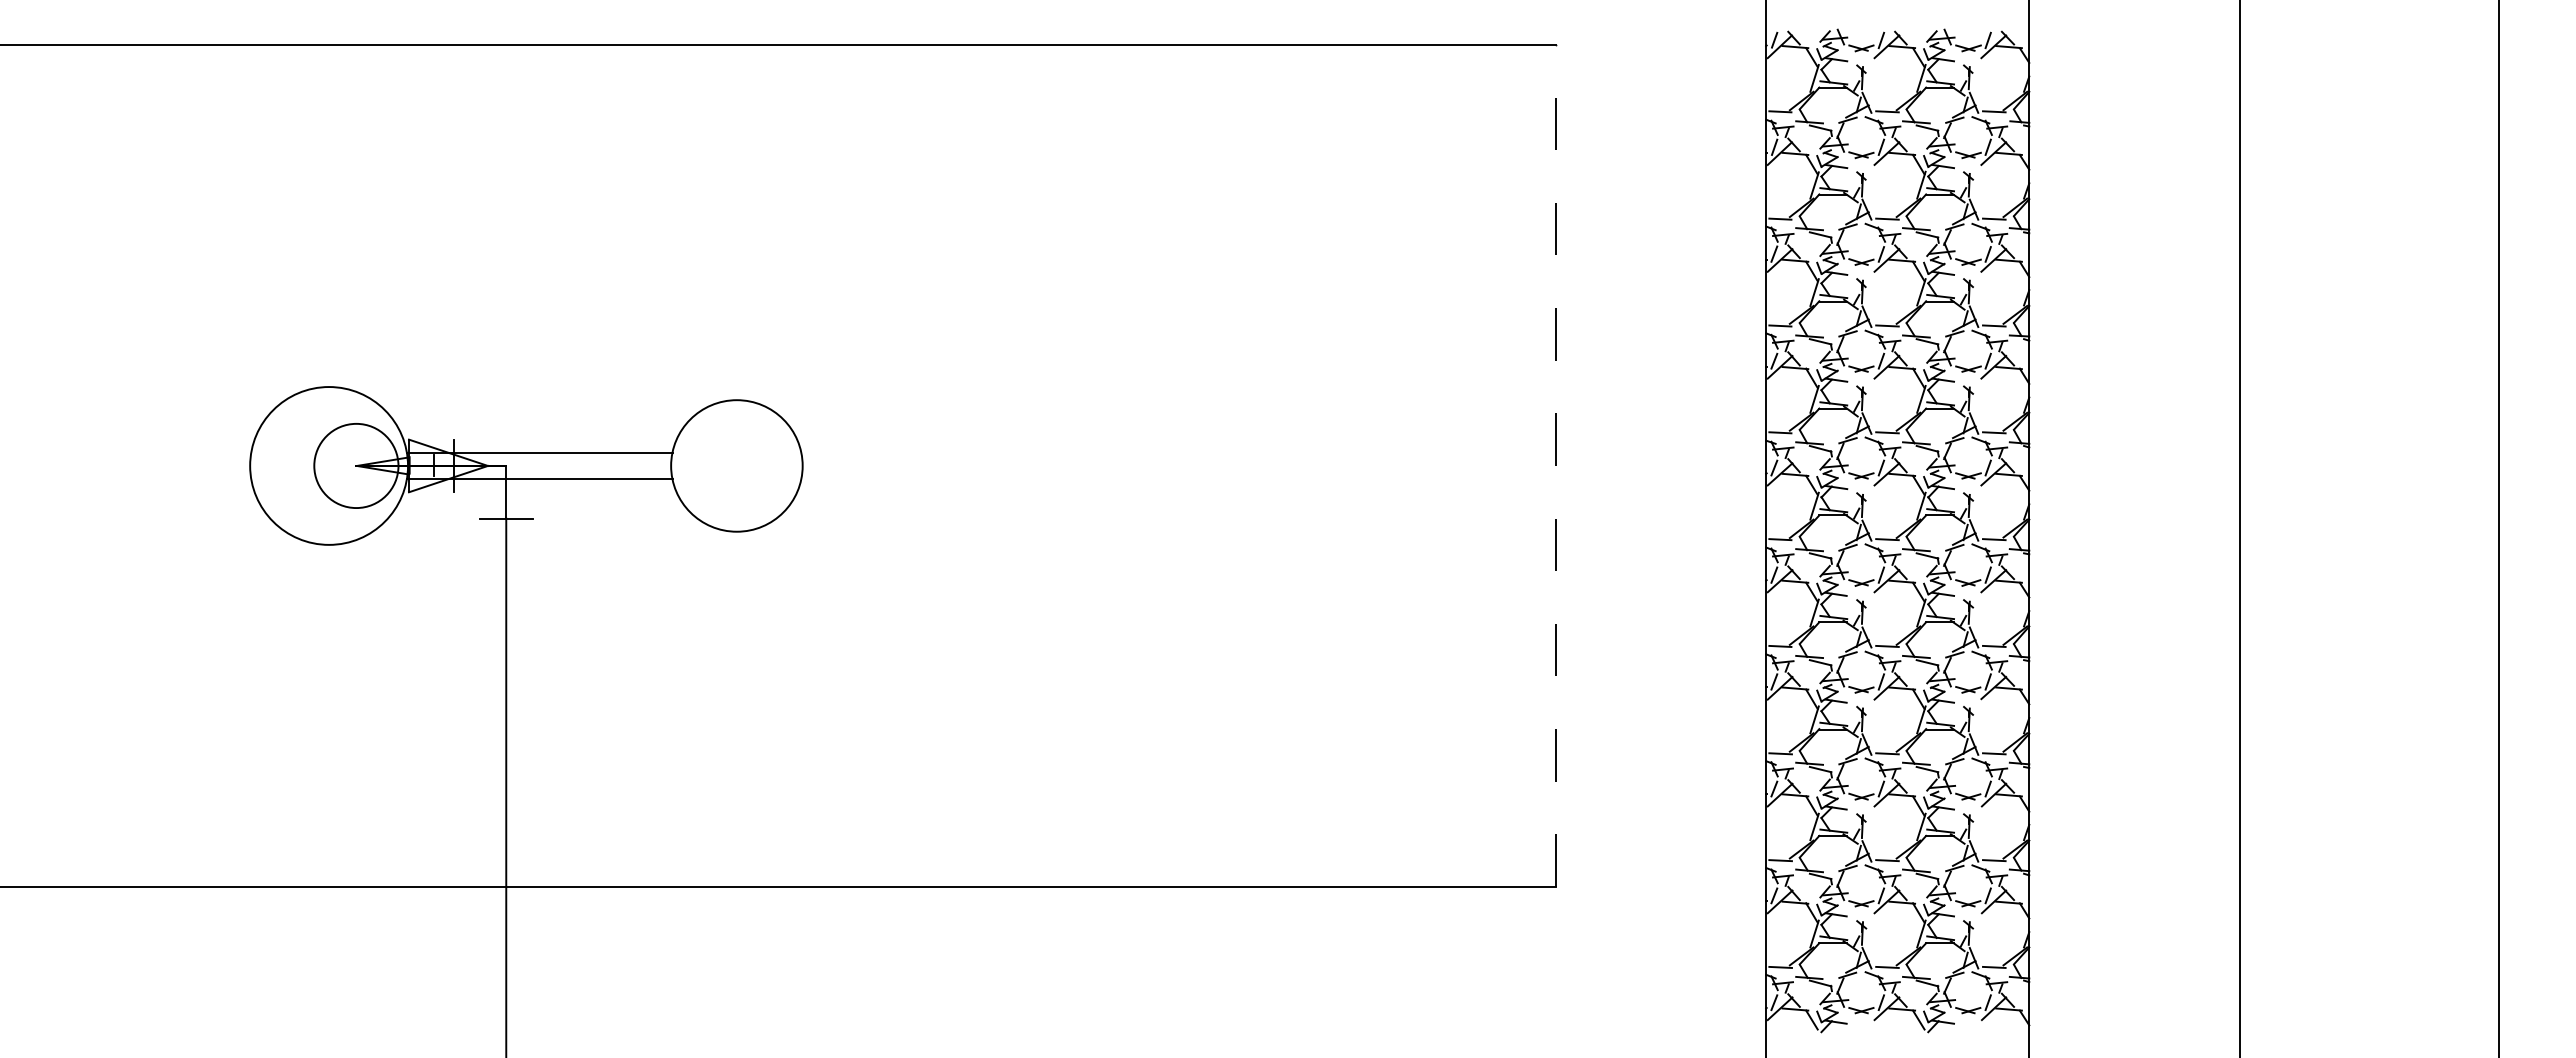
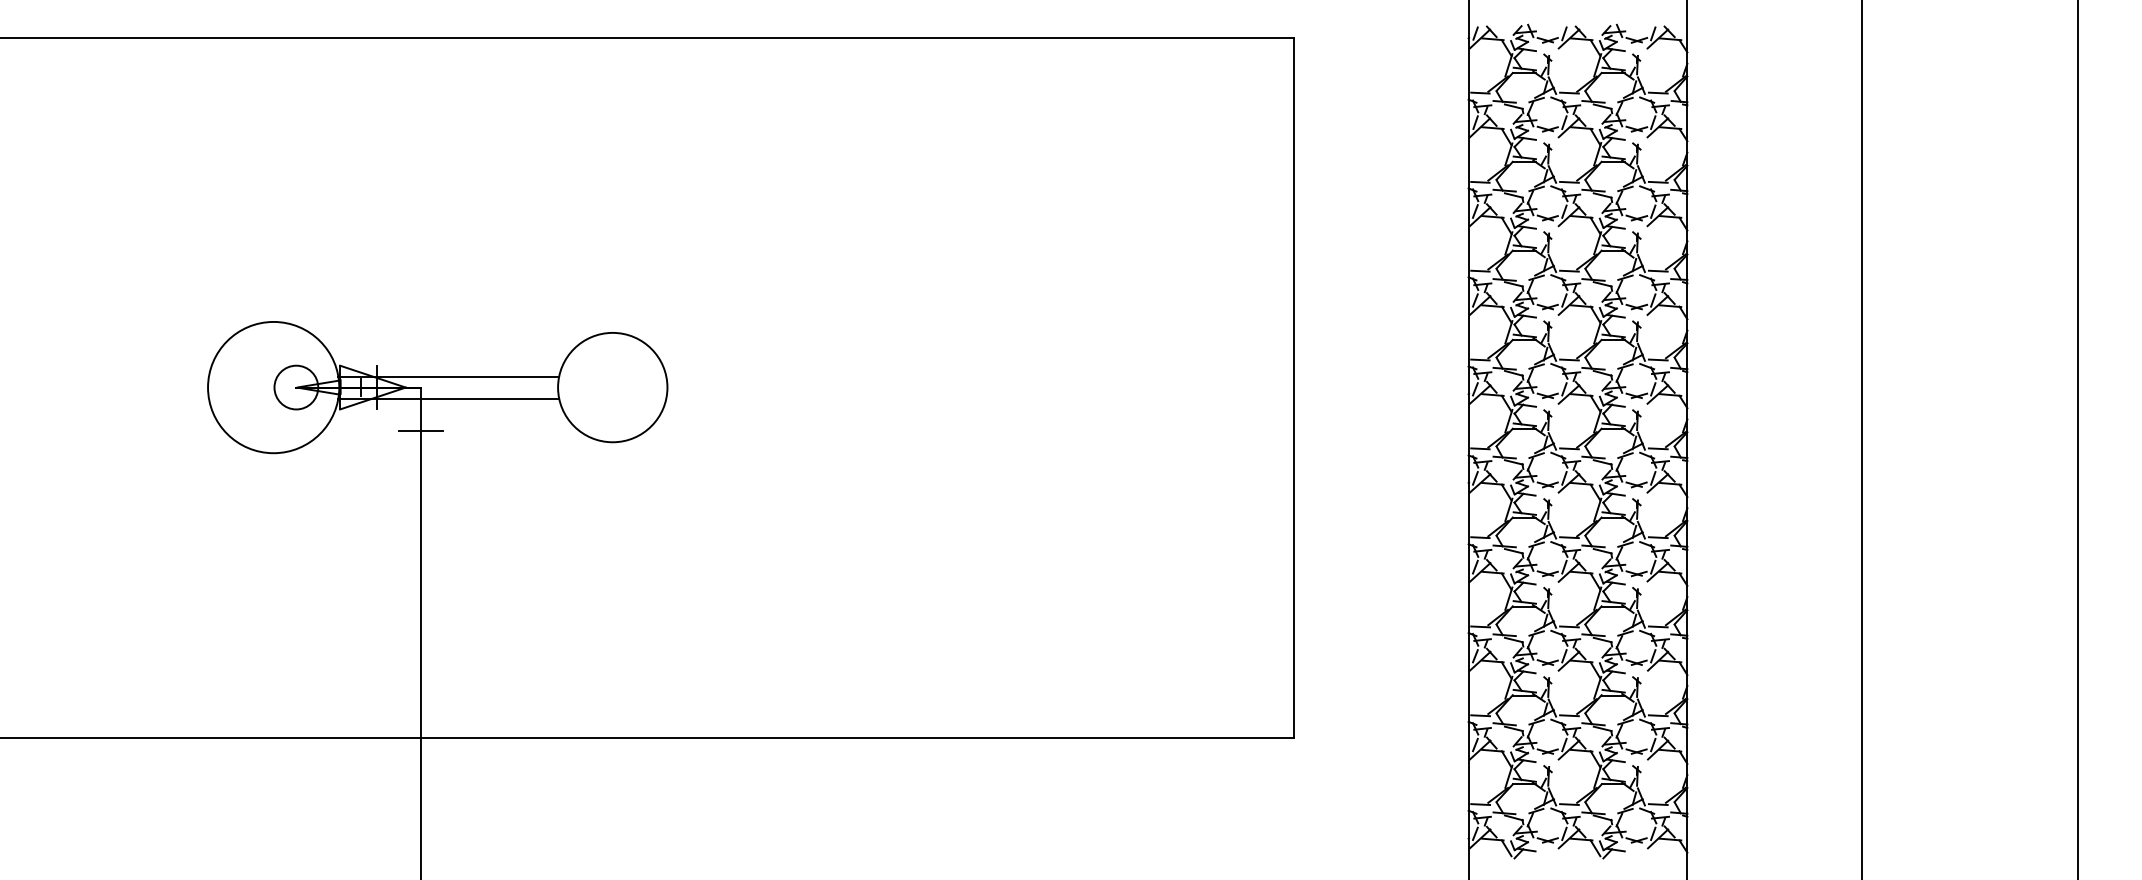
circle: (356, 465) -> (296, 387), size x0.62
line: (1555, 465) -> (1293, 387), dashed -> solid

